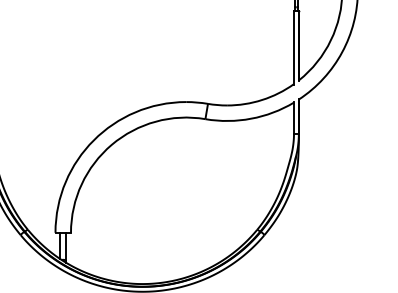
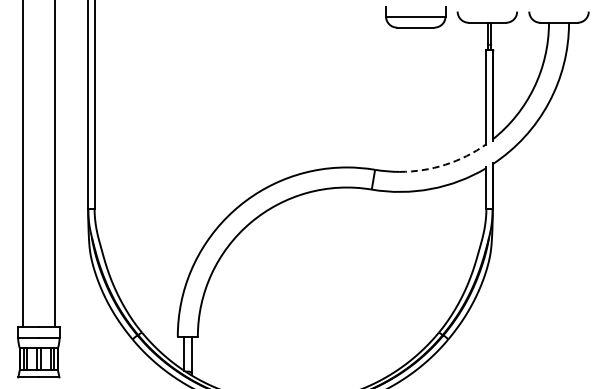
arc: (262, 99) -> (445, 164), solid -> dashed

